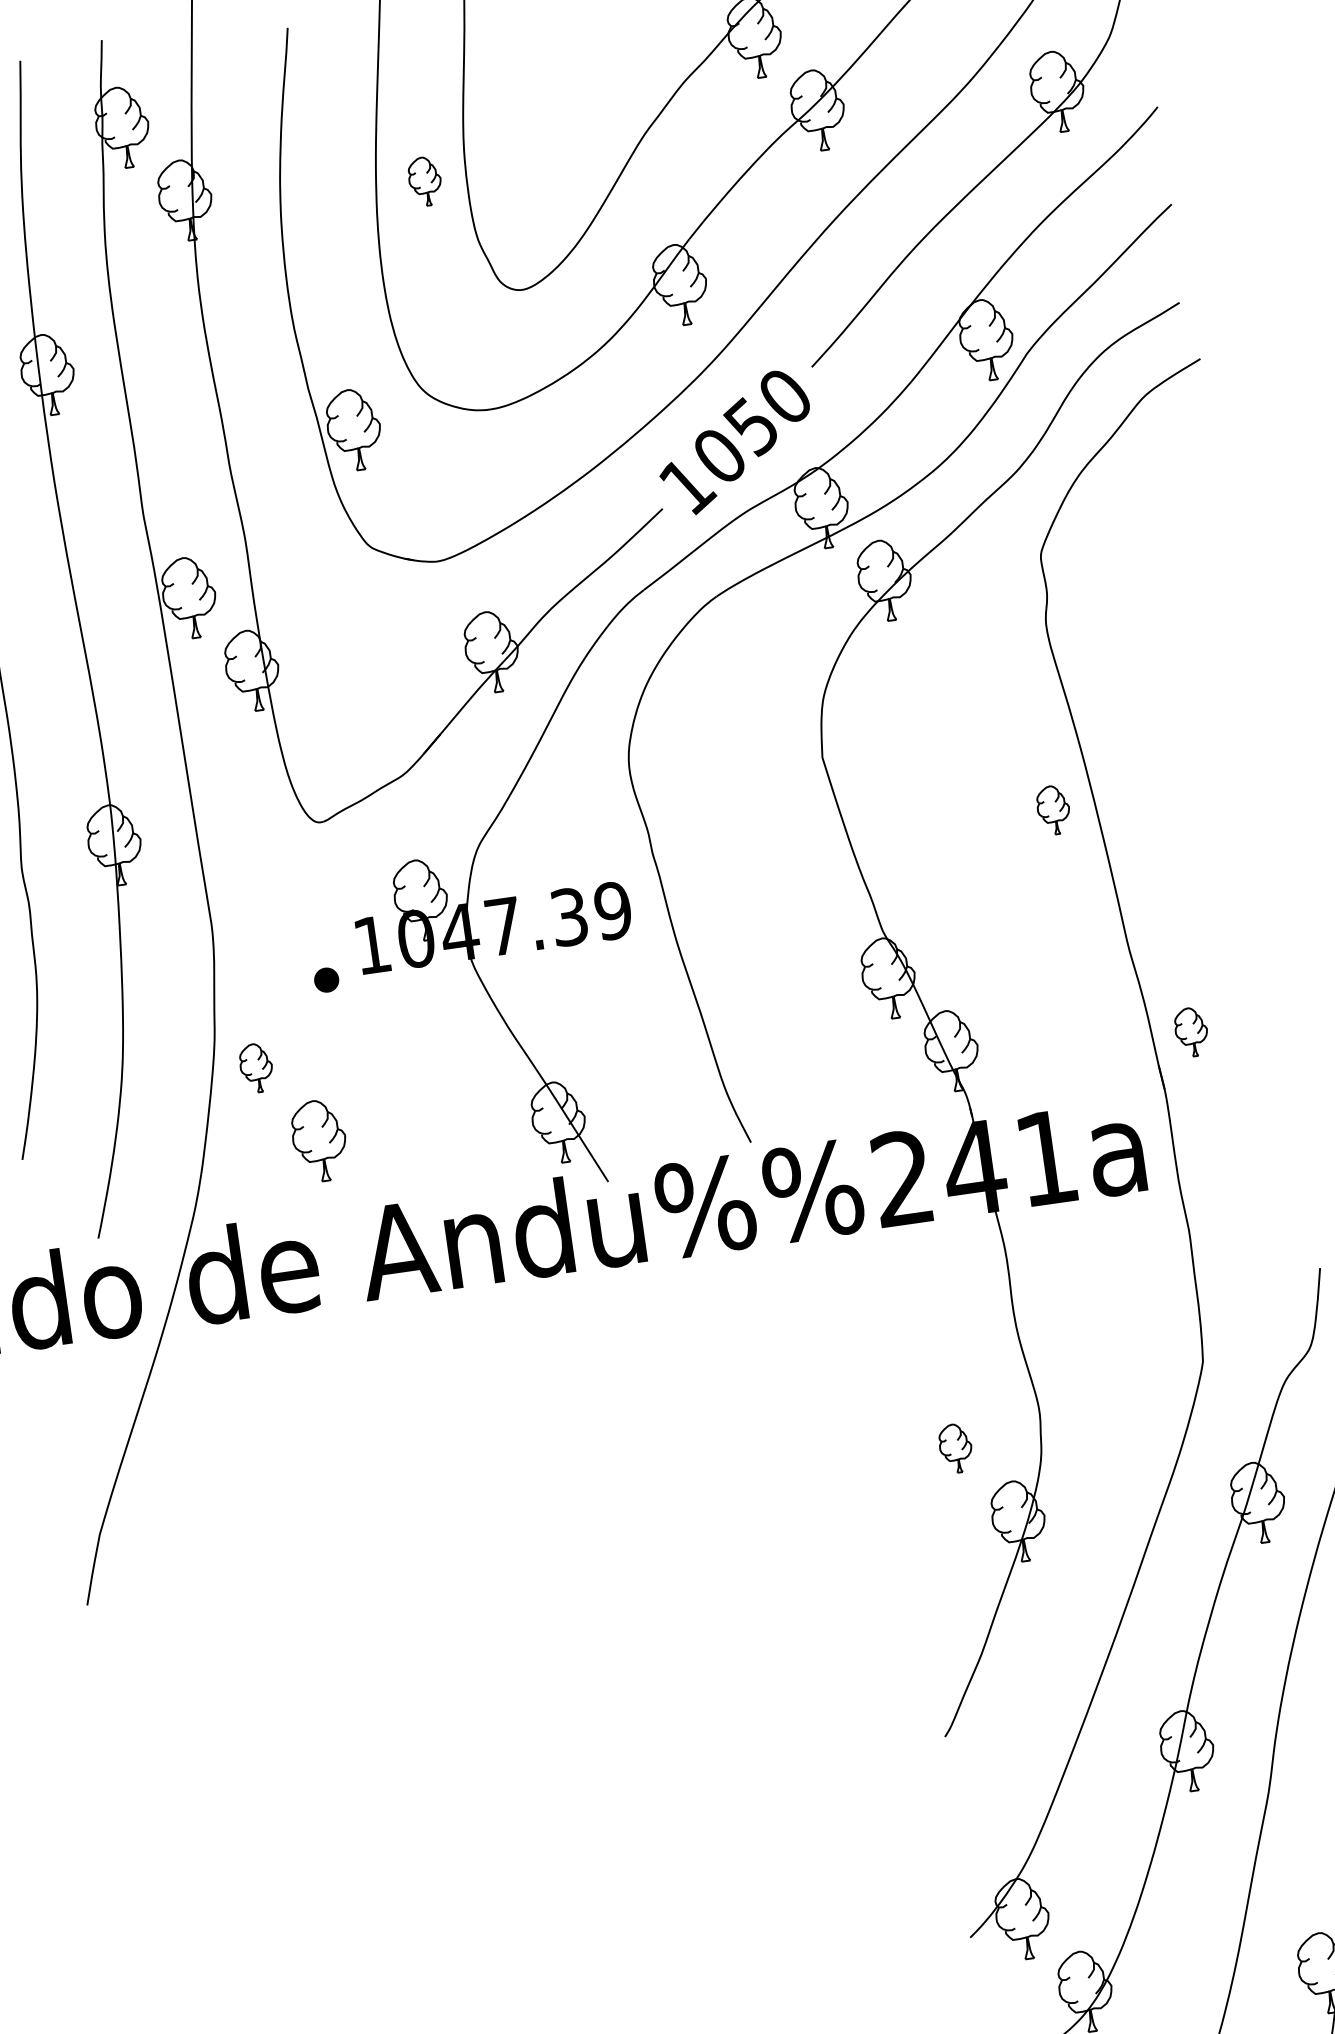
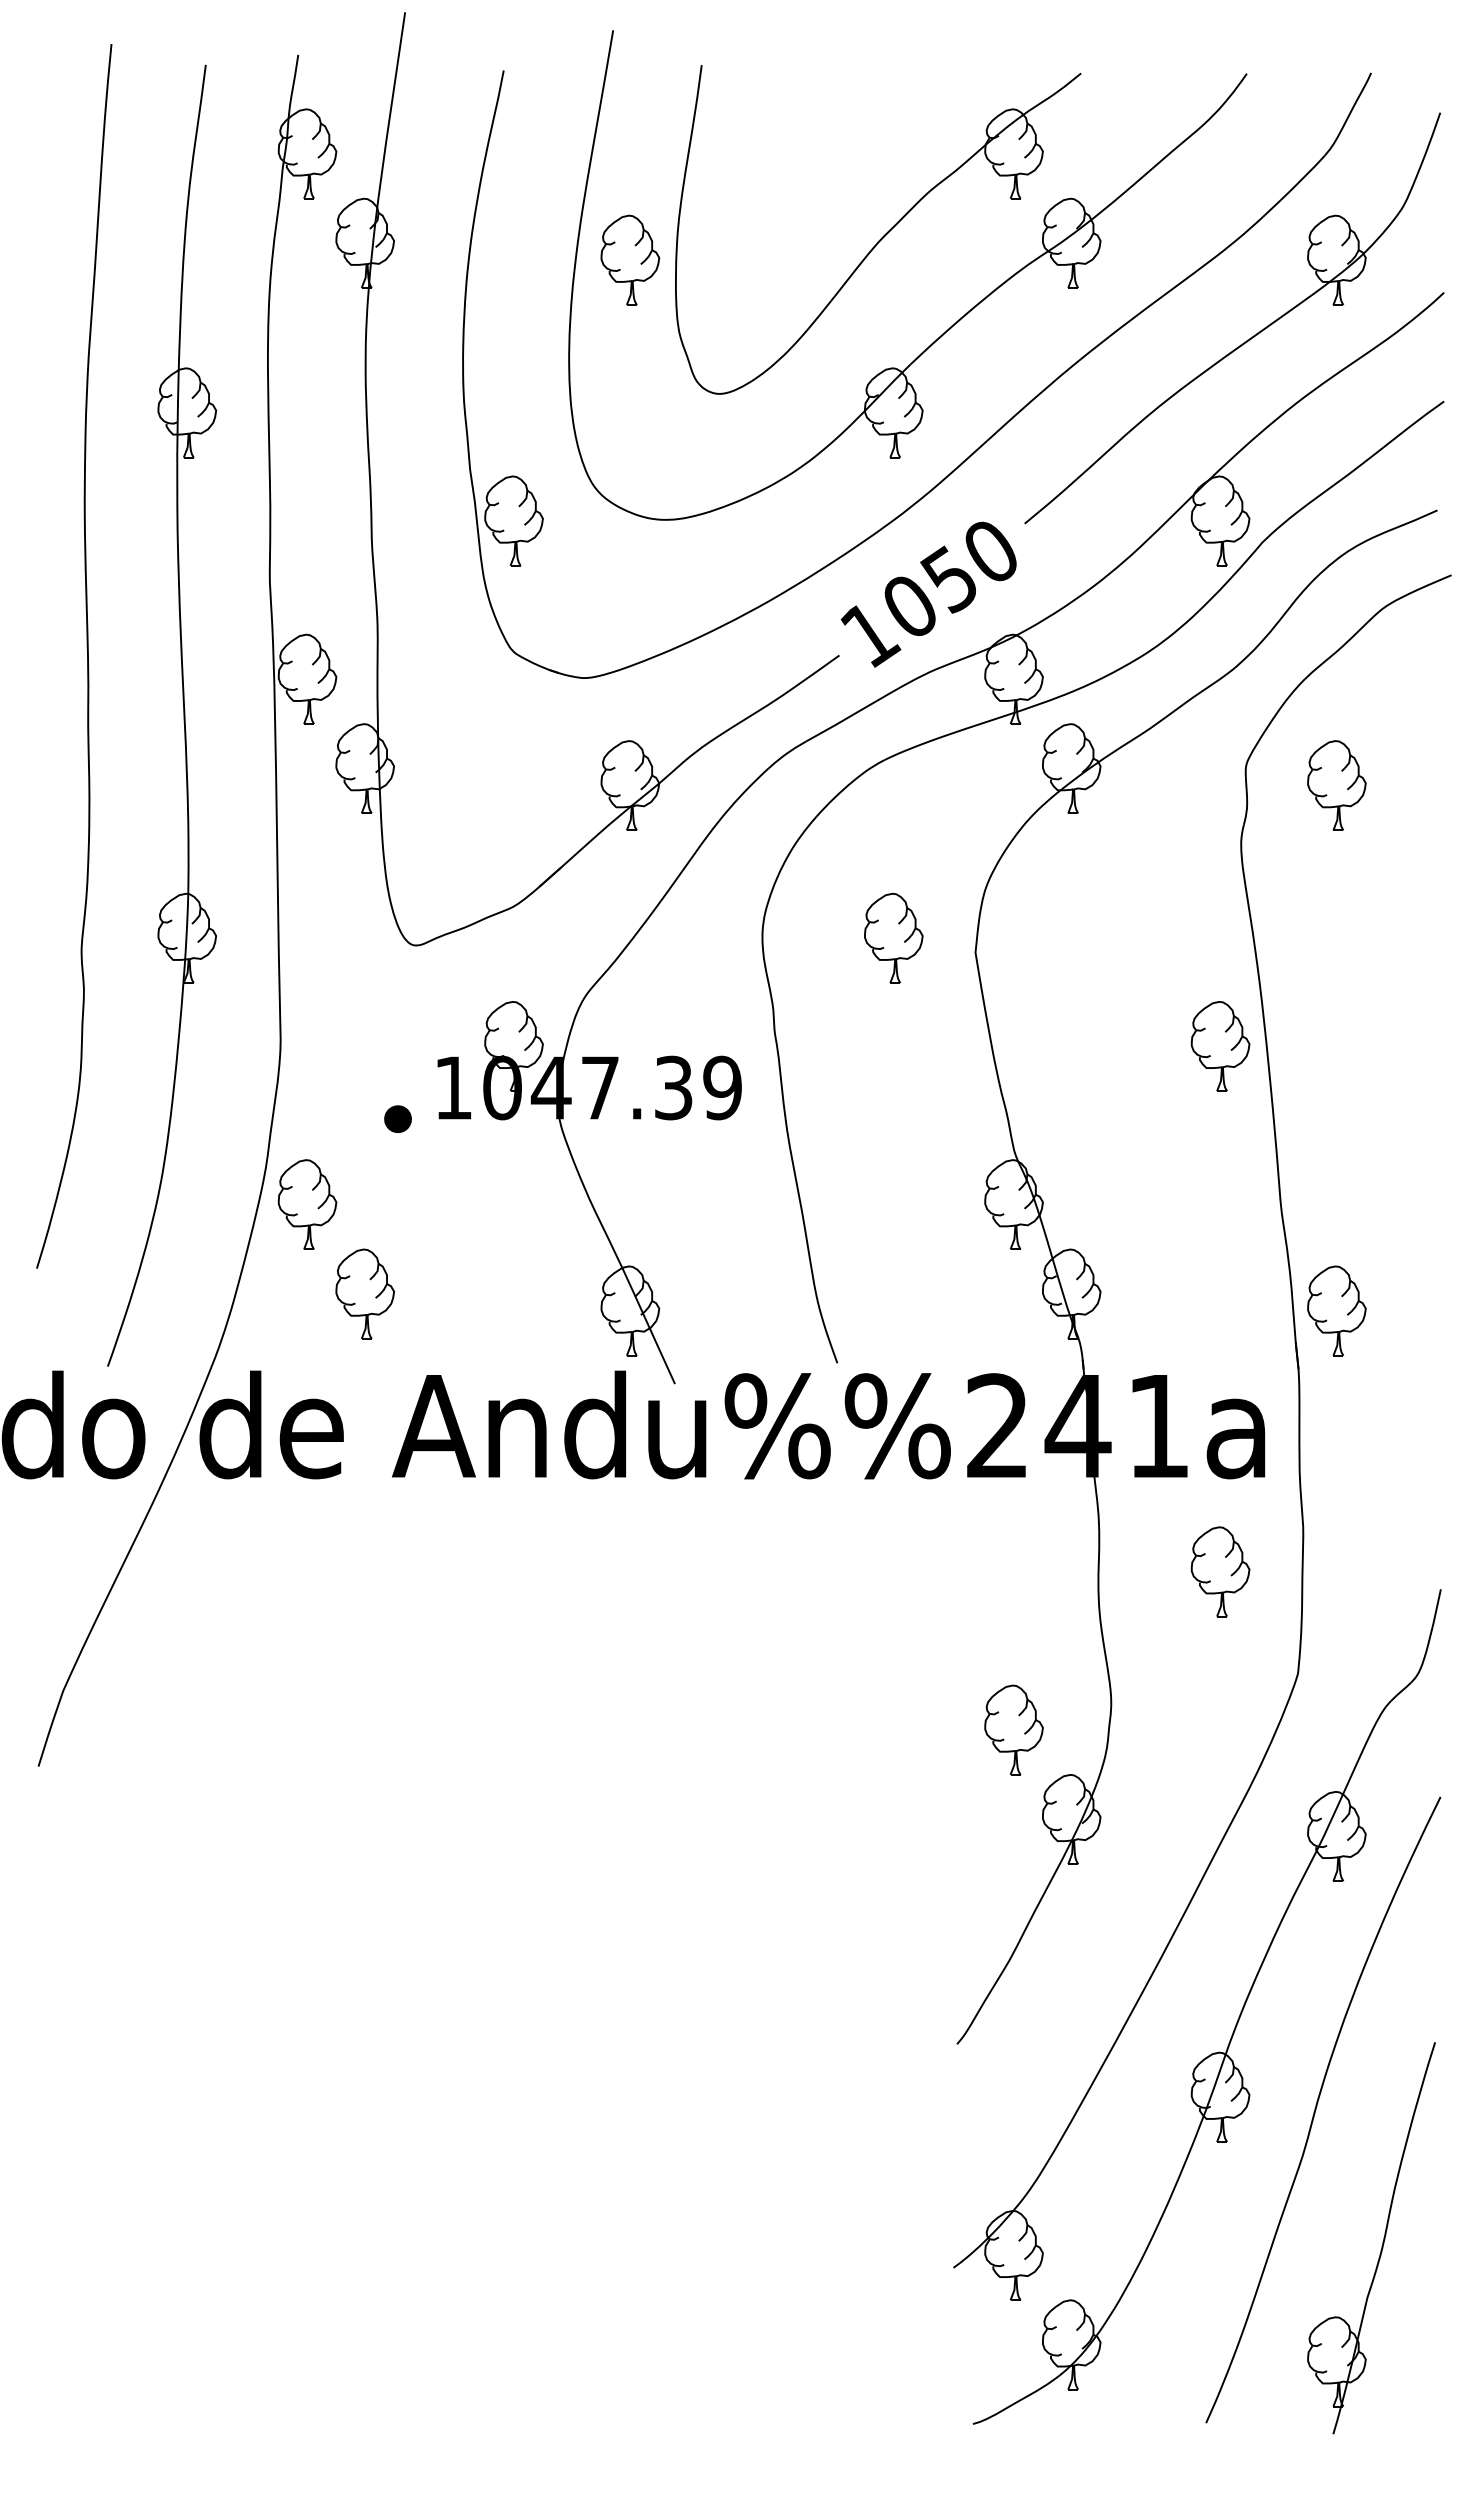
part: (425, 180) -> (630, 259), size x1.67
part: (1124, 561) -> (1336, 785), added
part: (747, 754) -> (893, 937), added
part: (1053, 810) -> (1220, 1046), size x1.67
part: (1191, 1031) -> (1336, 1310), size x1.67
part: (256, 1068) -> (307, 1204), size x1.67
part: (1120, 1280) -> (1220, 1571), added
part: (955, 1448) -> (1013, 1729), size x1.67

